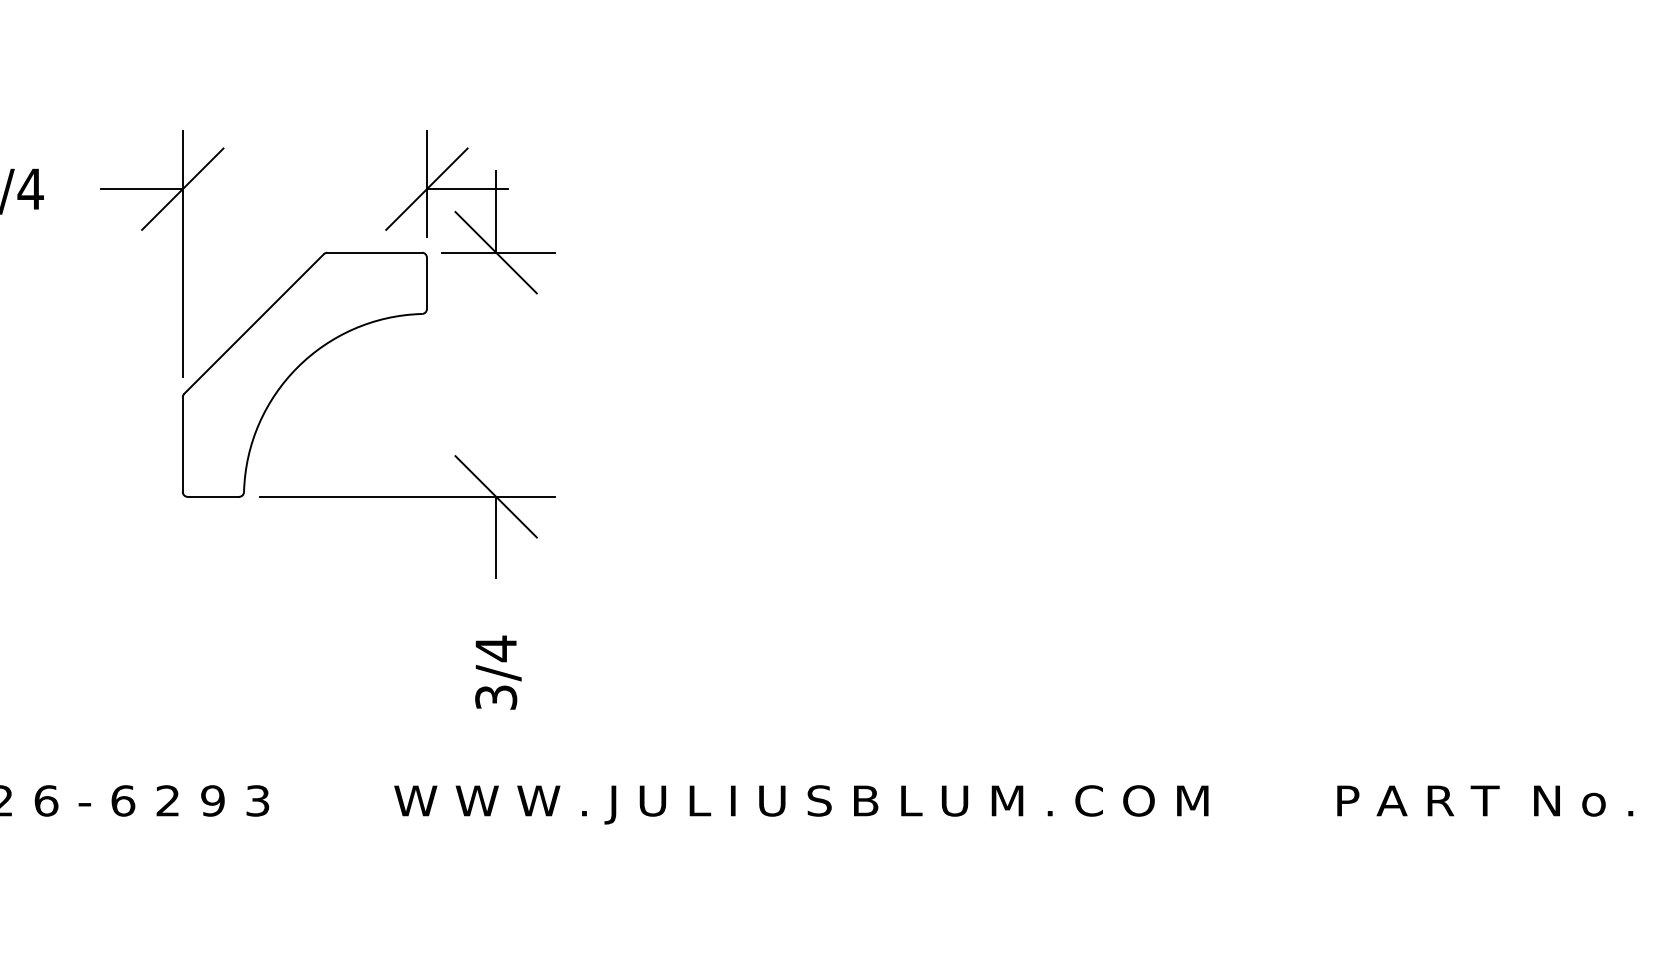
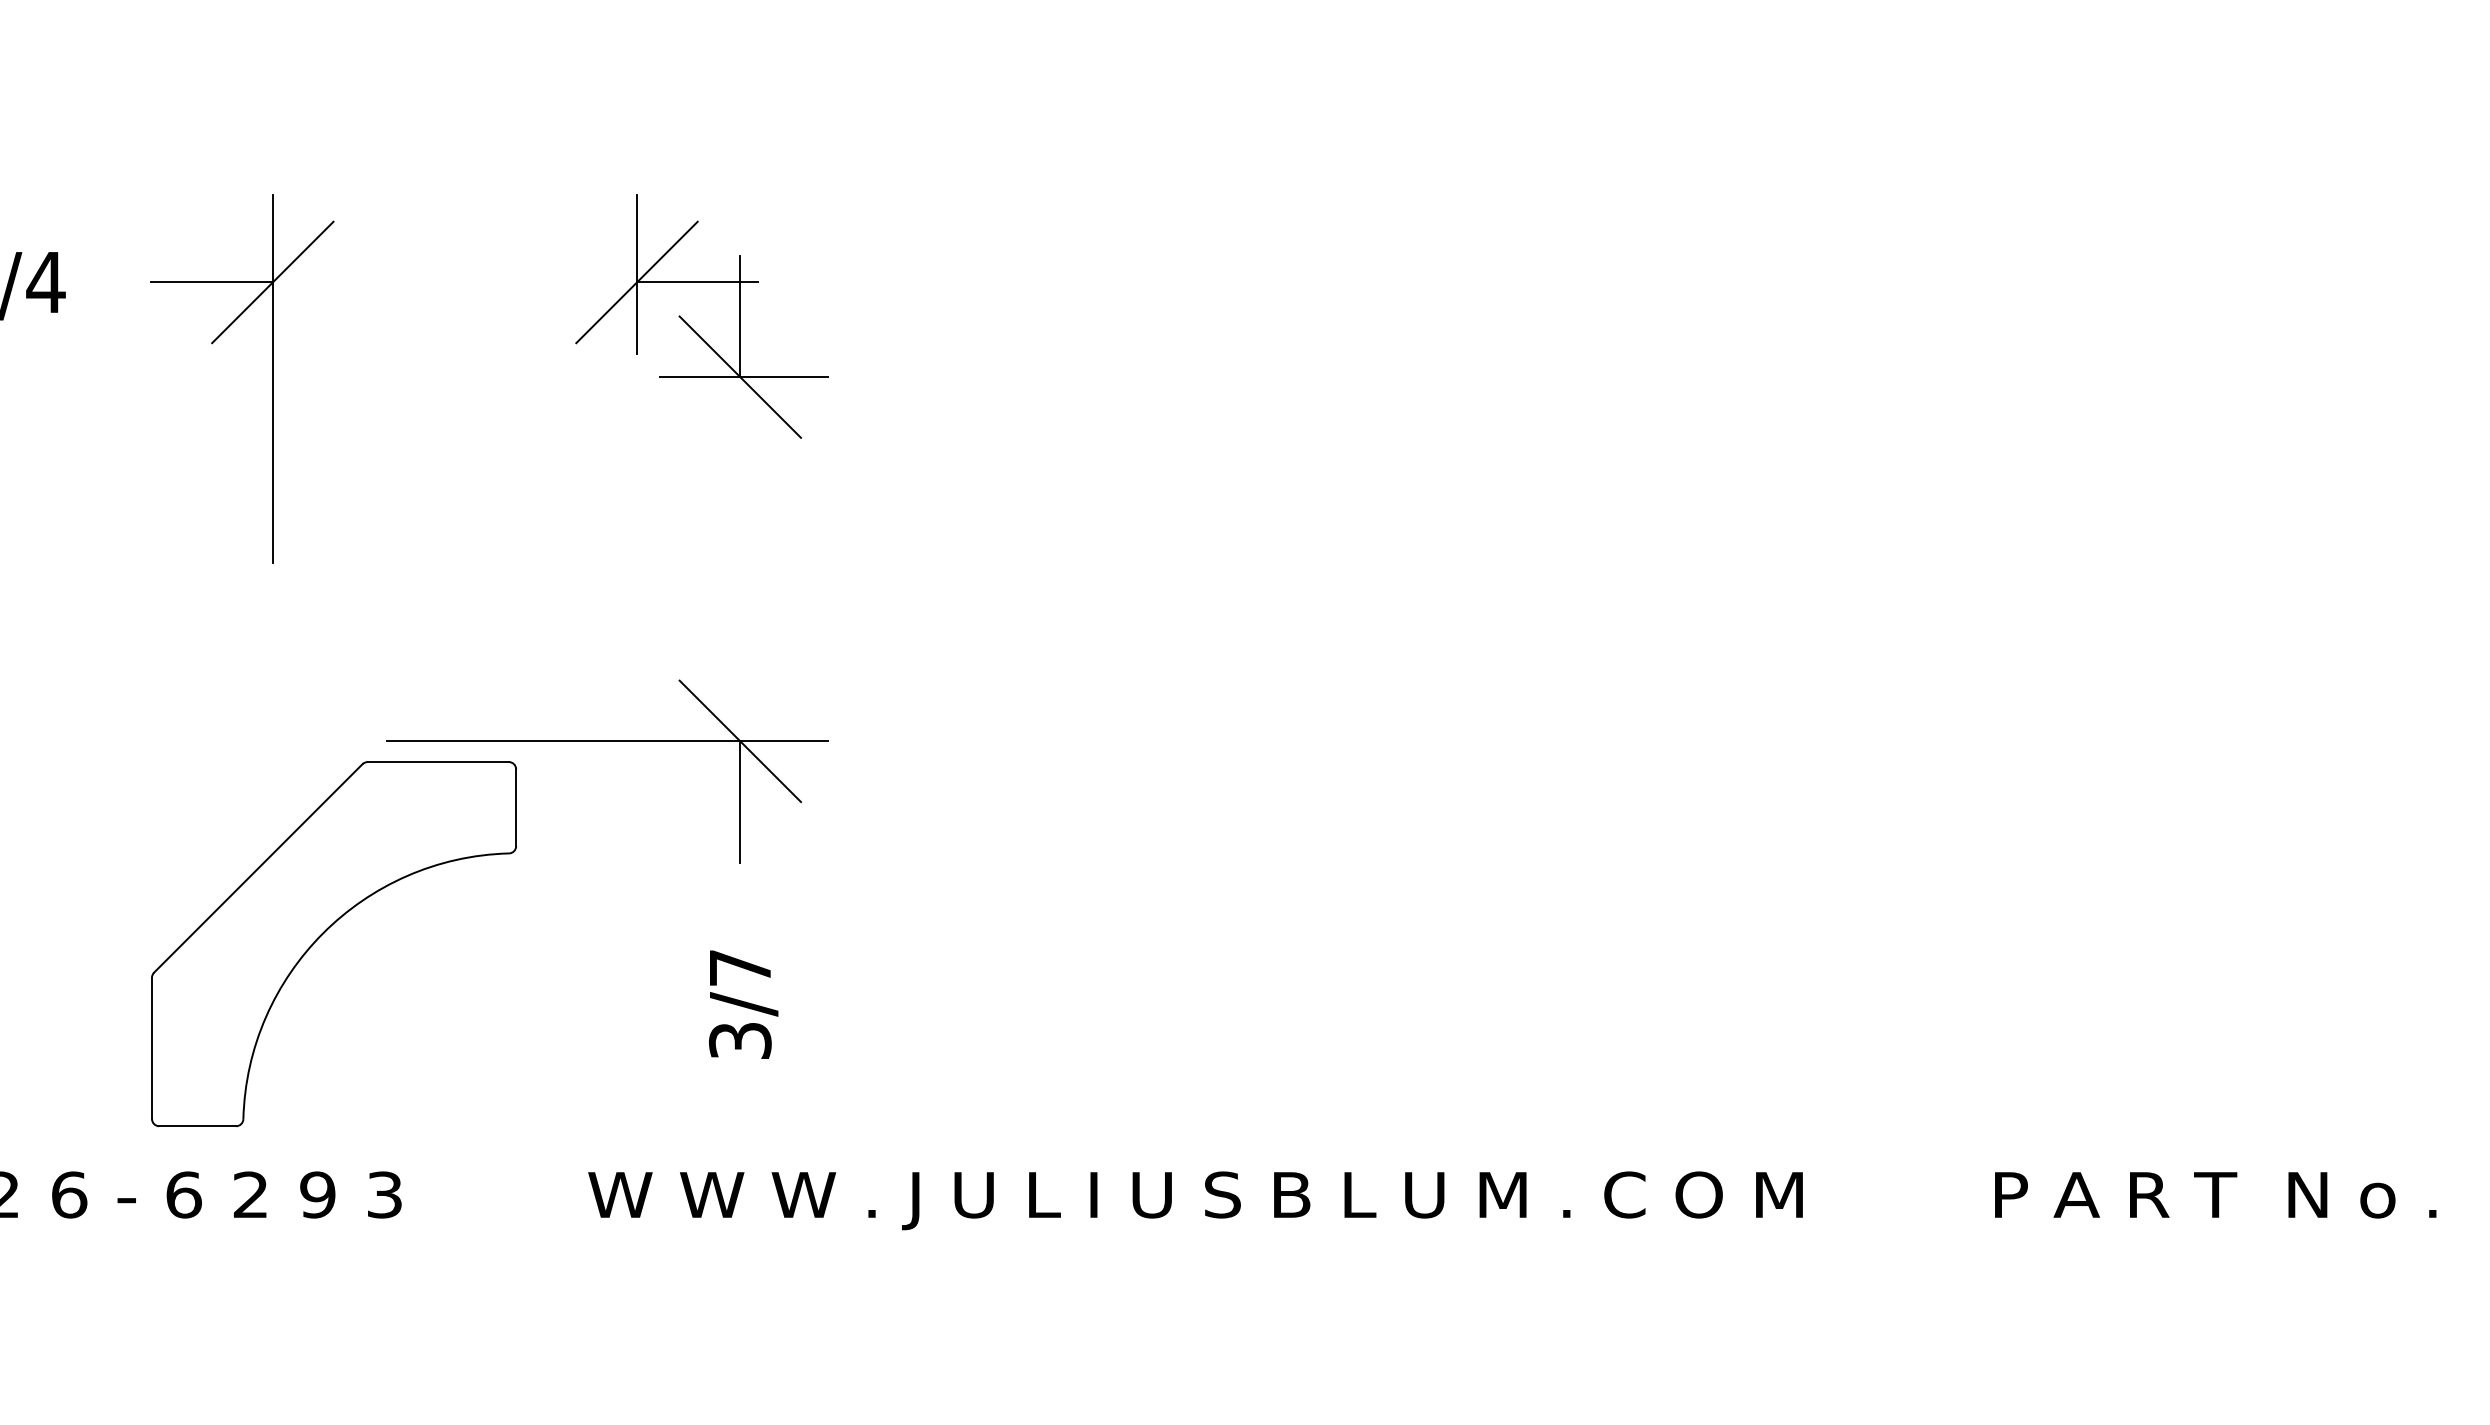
part: (298, 367) -> (324, 933), moved
text: (495, 648) -> (739, 967), 3/4 -> 3/7

